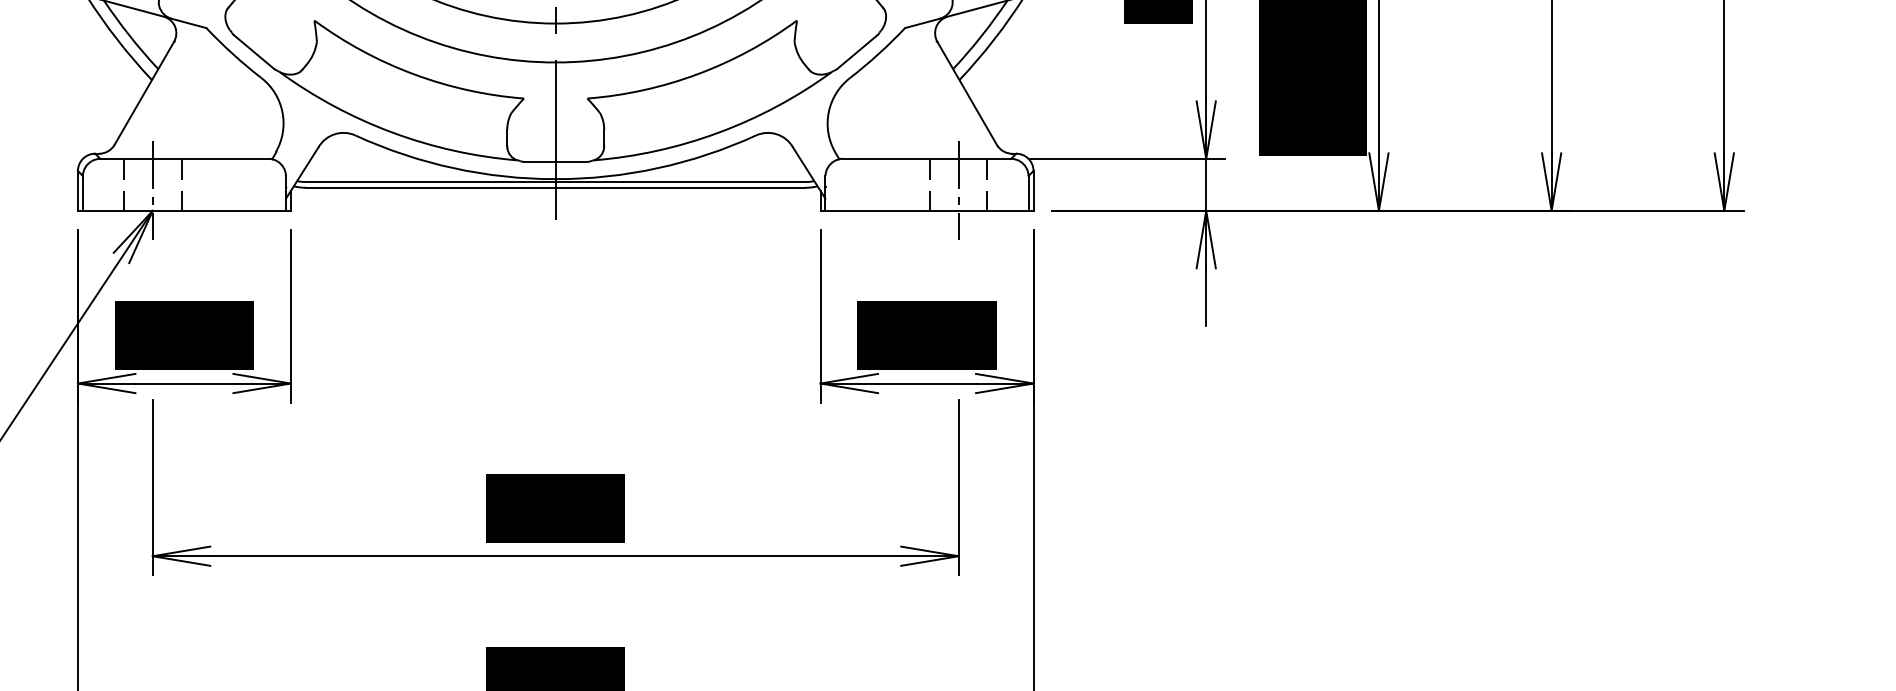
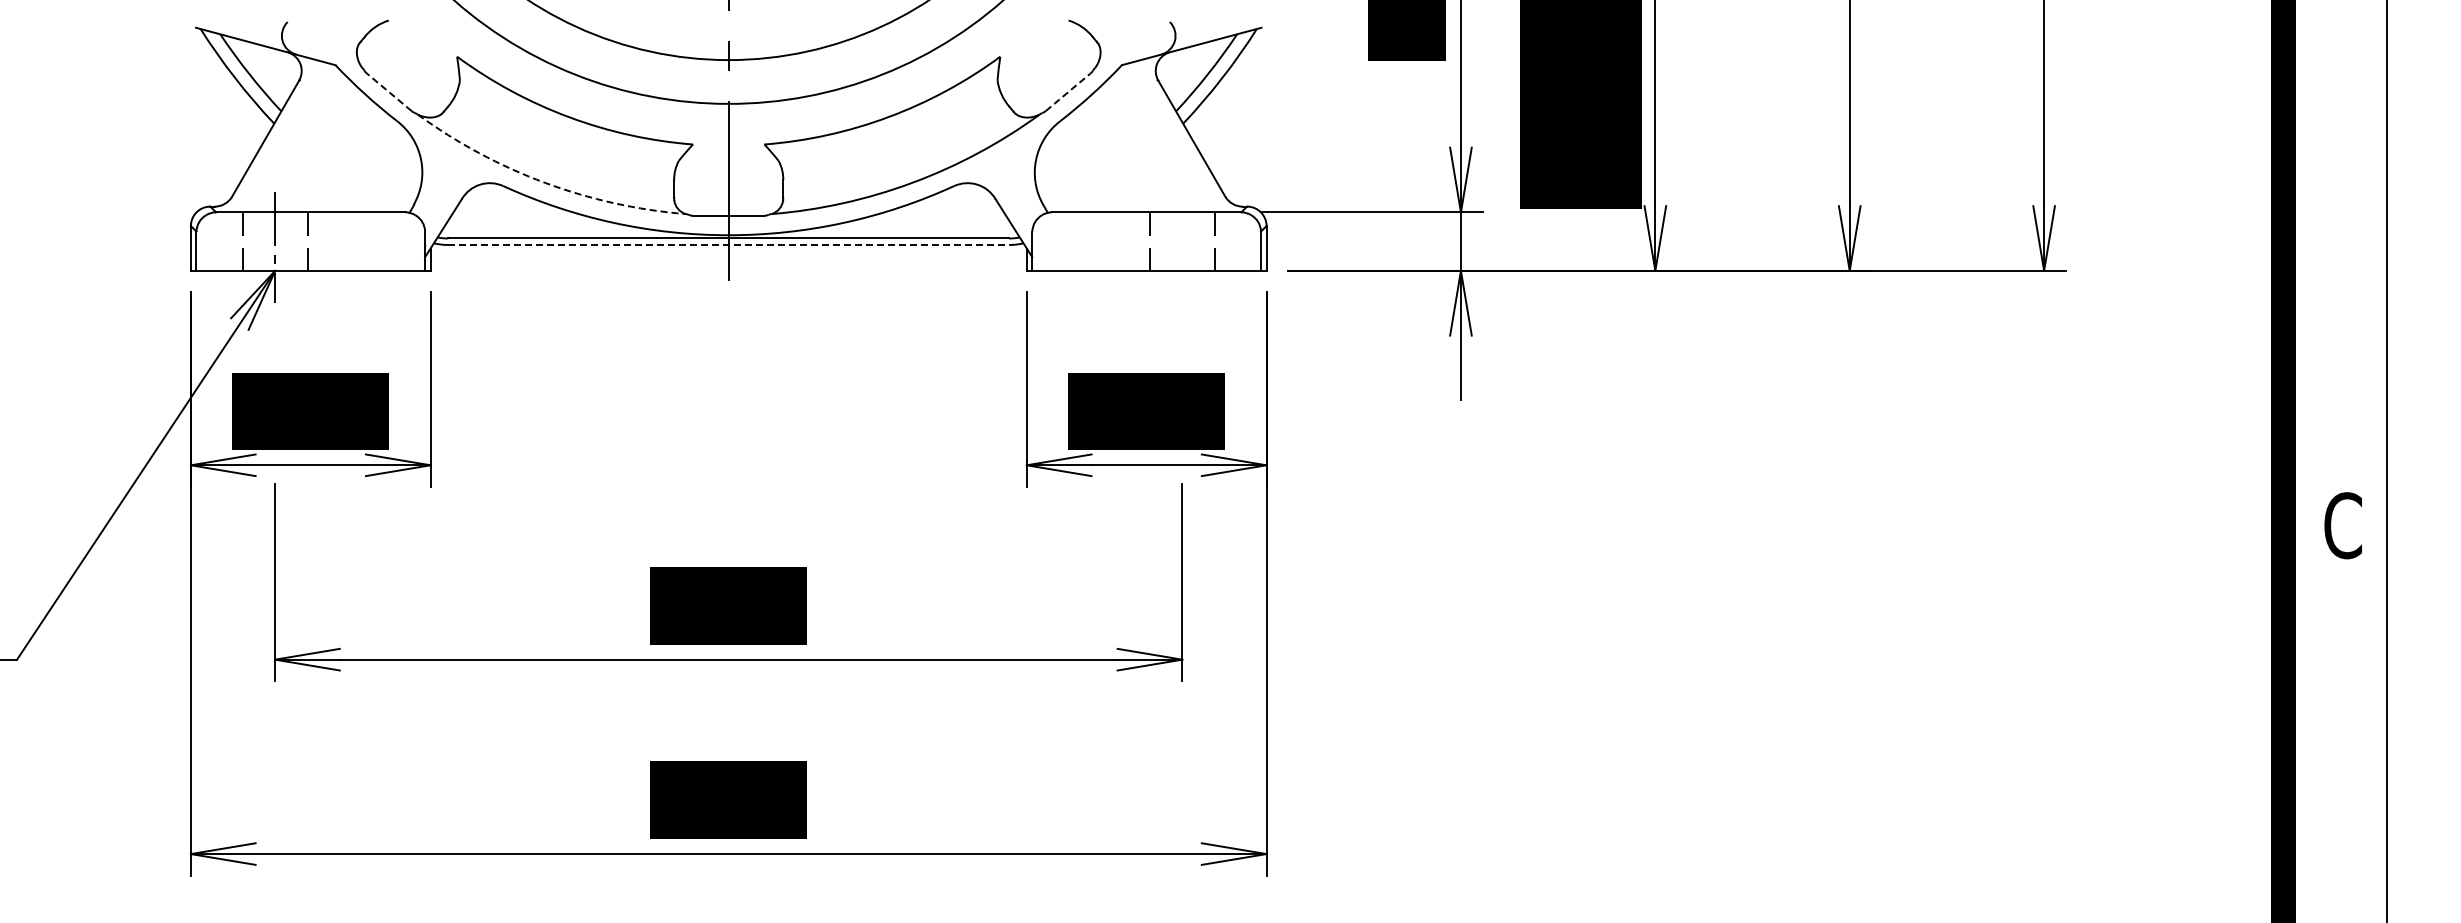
line: (253, 51) -> (388, 91), solid -> dashed
line: (857, 51) -> (1068, 91), solid -> dashed
arc: (392, 132) -> (544, 182), solid -> dashed
line: (555, 187) -> (728, 244), solid -> dashed
line: (958, 190) -> (1182, 247), removed

